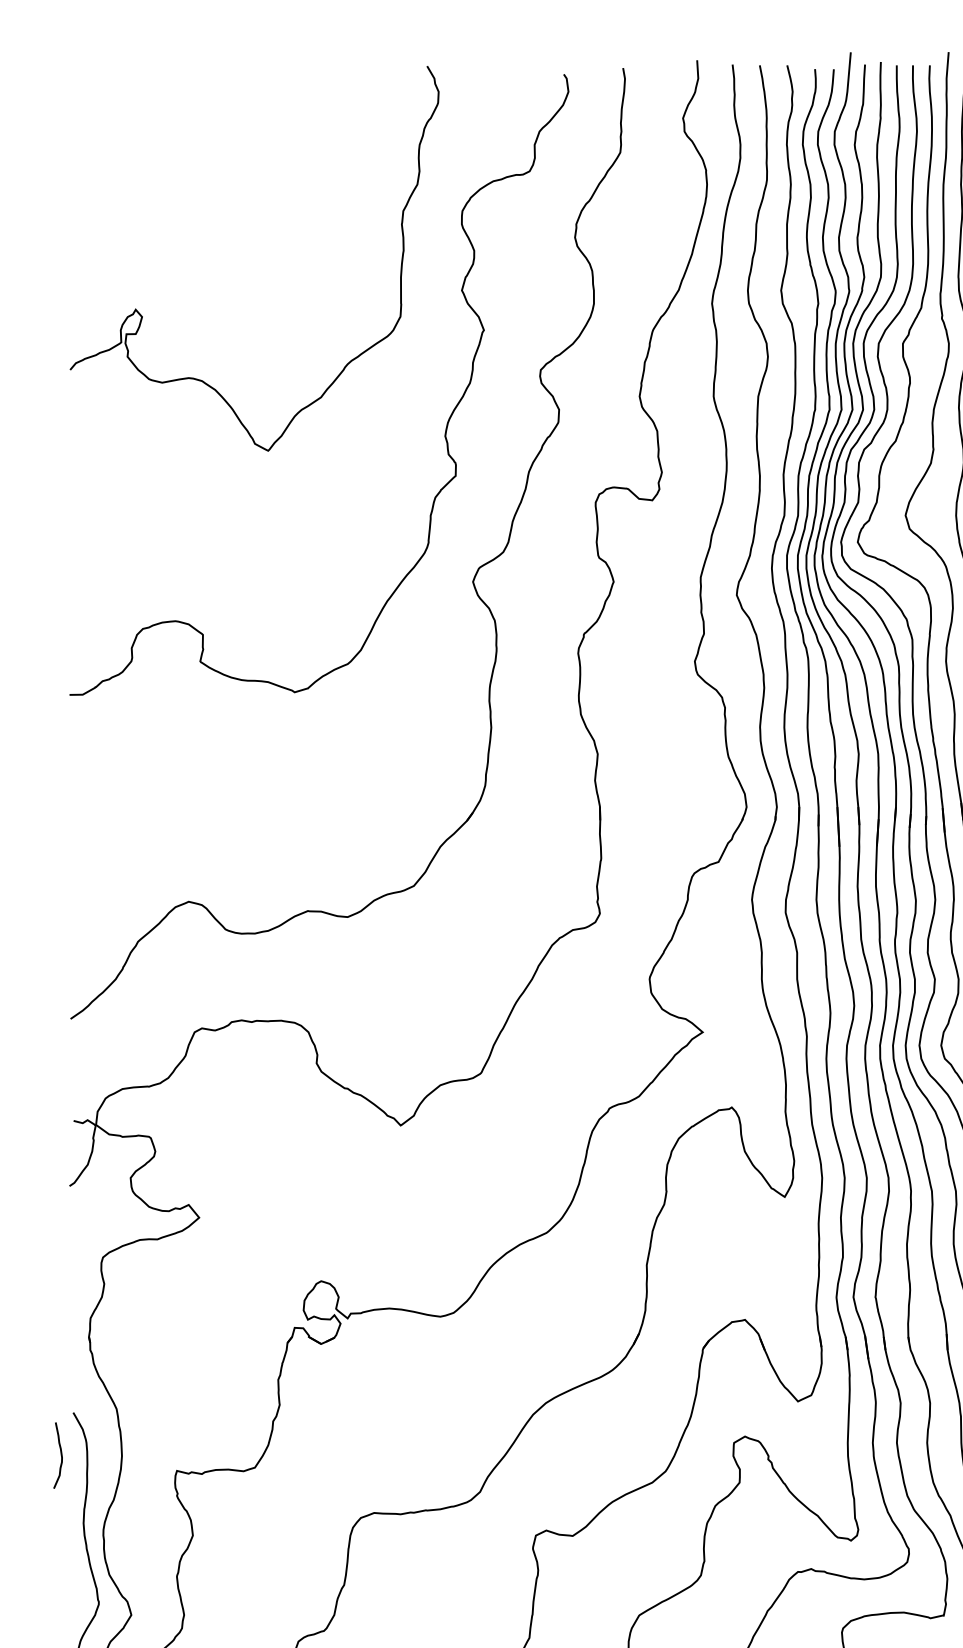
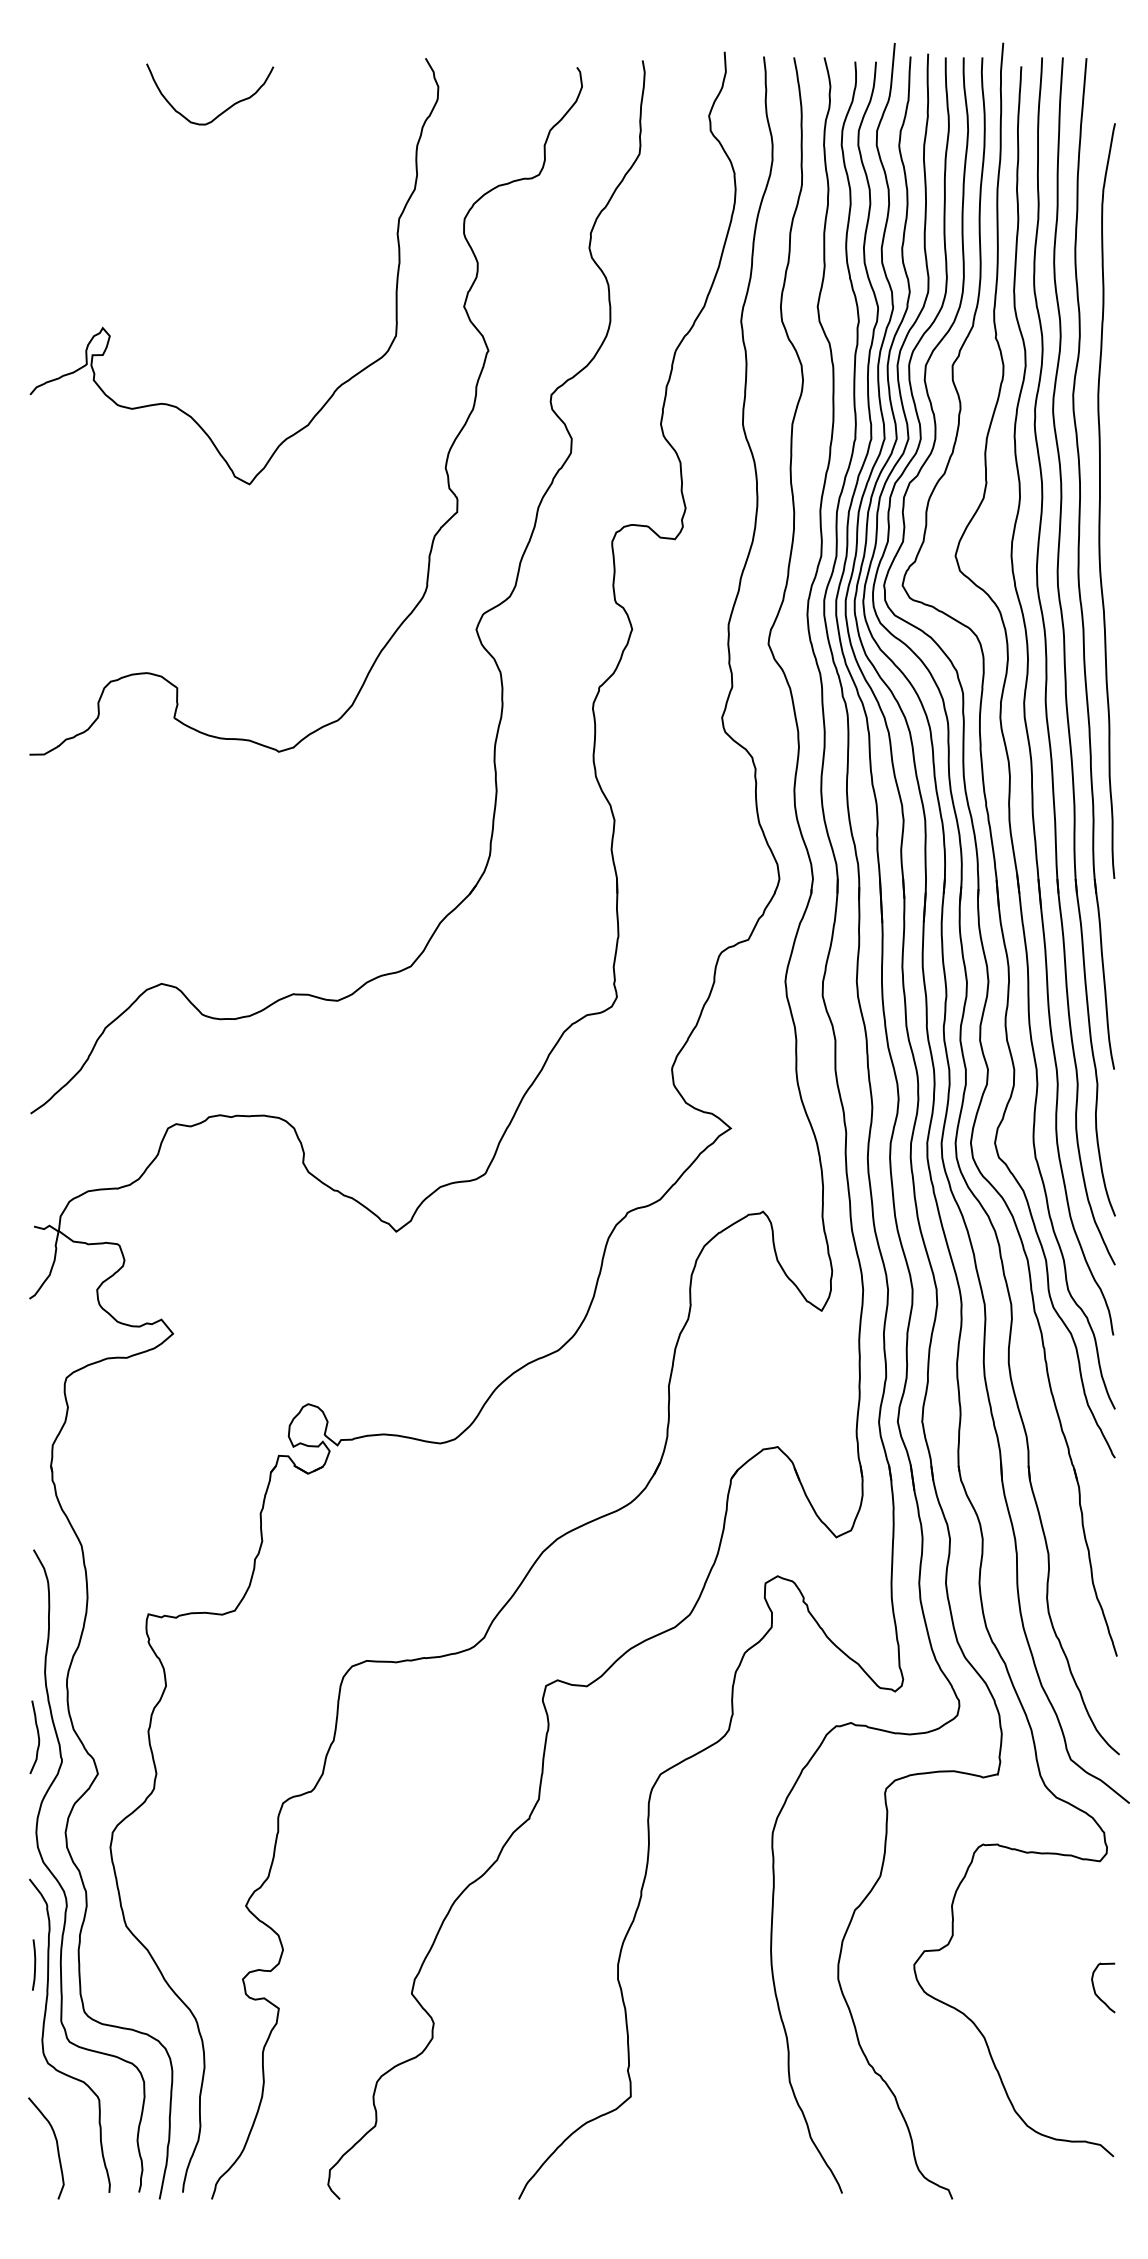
curve: (243, 114) -> (222, 111), added
curve: (60, 1454) -> (37, 1736), moved

